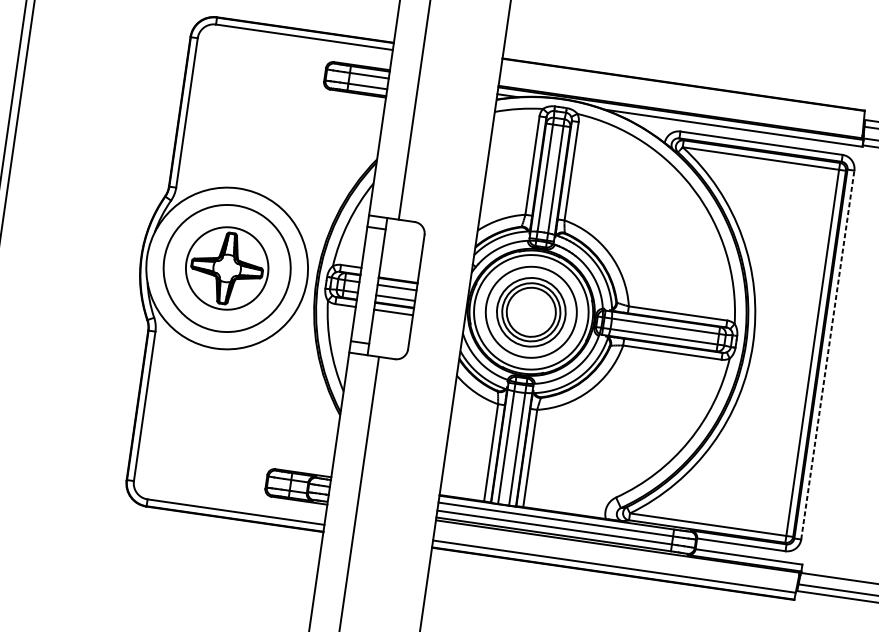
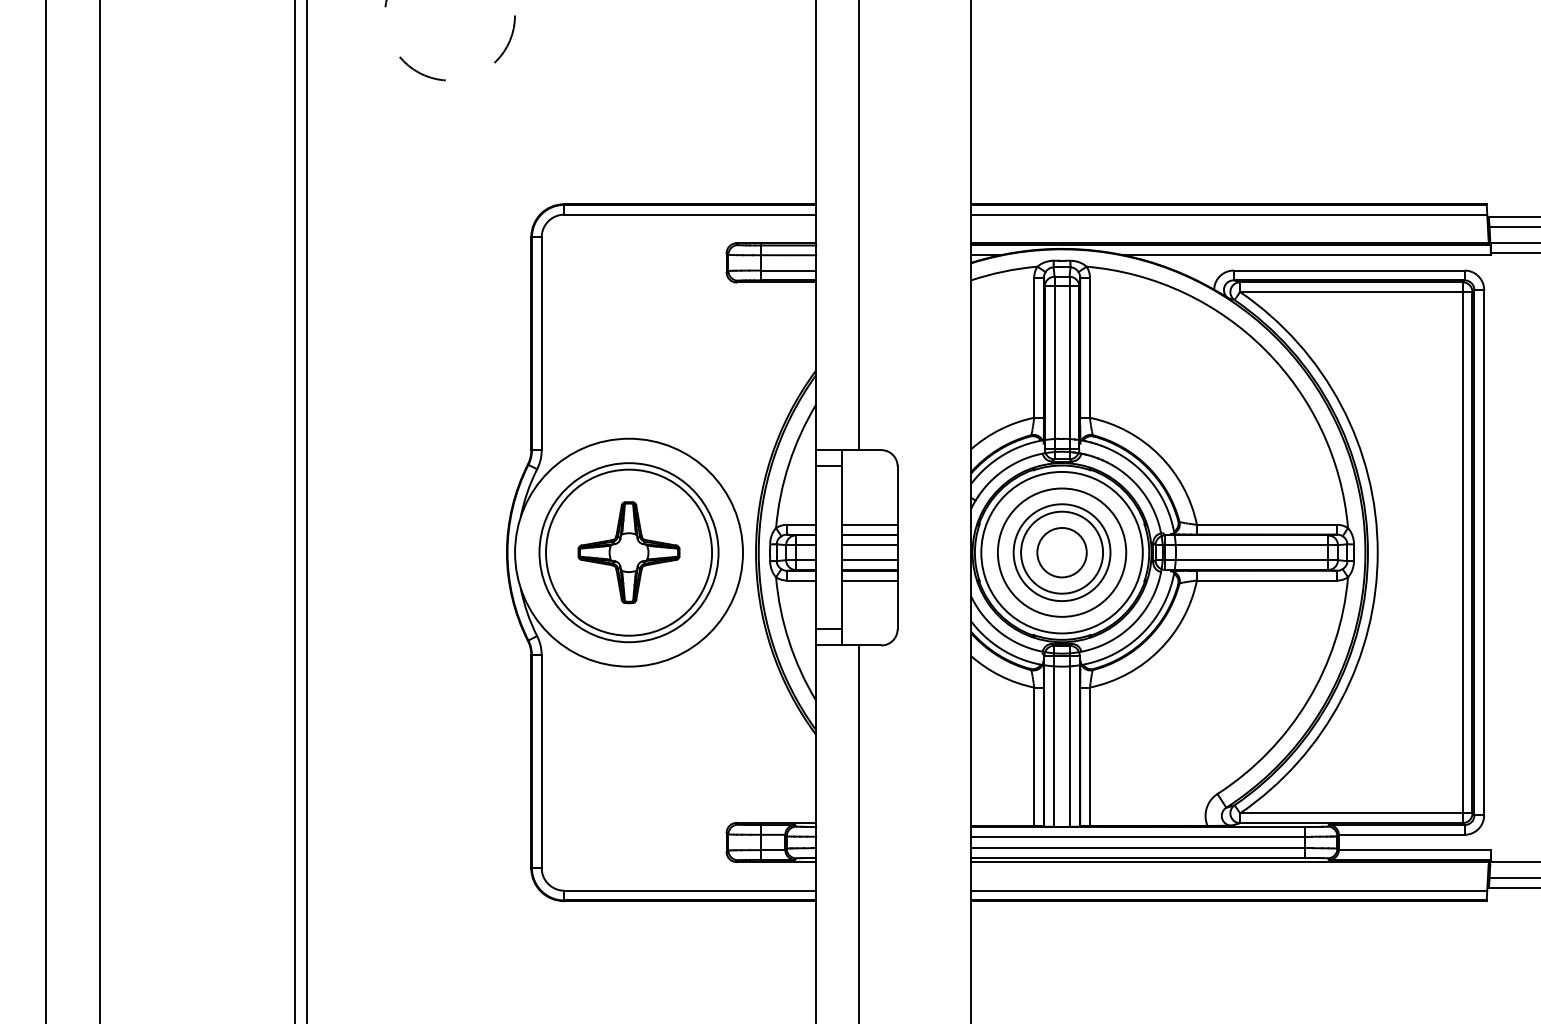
line: (682, 91) -> (1228, 214), added
circle: (227, 268) -> (629, 552), size x1.43
line: (398, 273) -> (869, 524), added
circle: (530, 312) -> (1061, 552), size x0.71
line: (828, 354) -> (1484, 552), dashed -> solid

